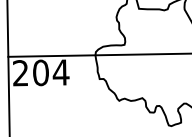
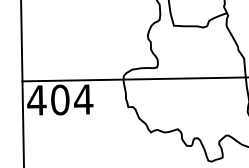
text: (20, 73) -> (36, 100), 204 -> 404

